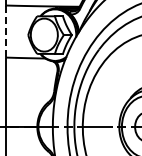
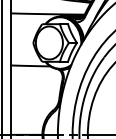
line: (6, 32) -> (11, 40), dashed -> solid

